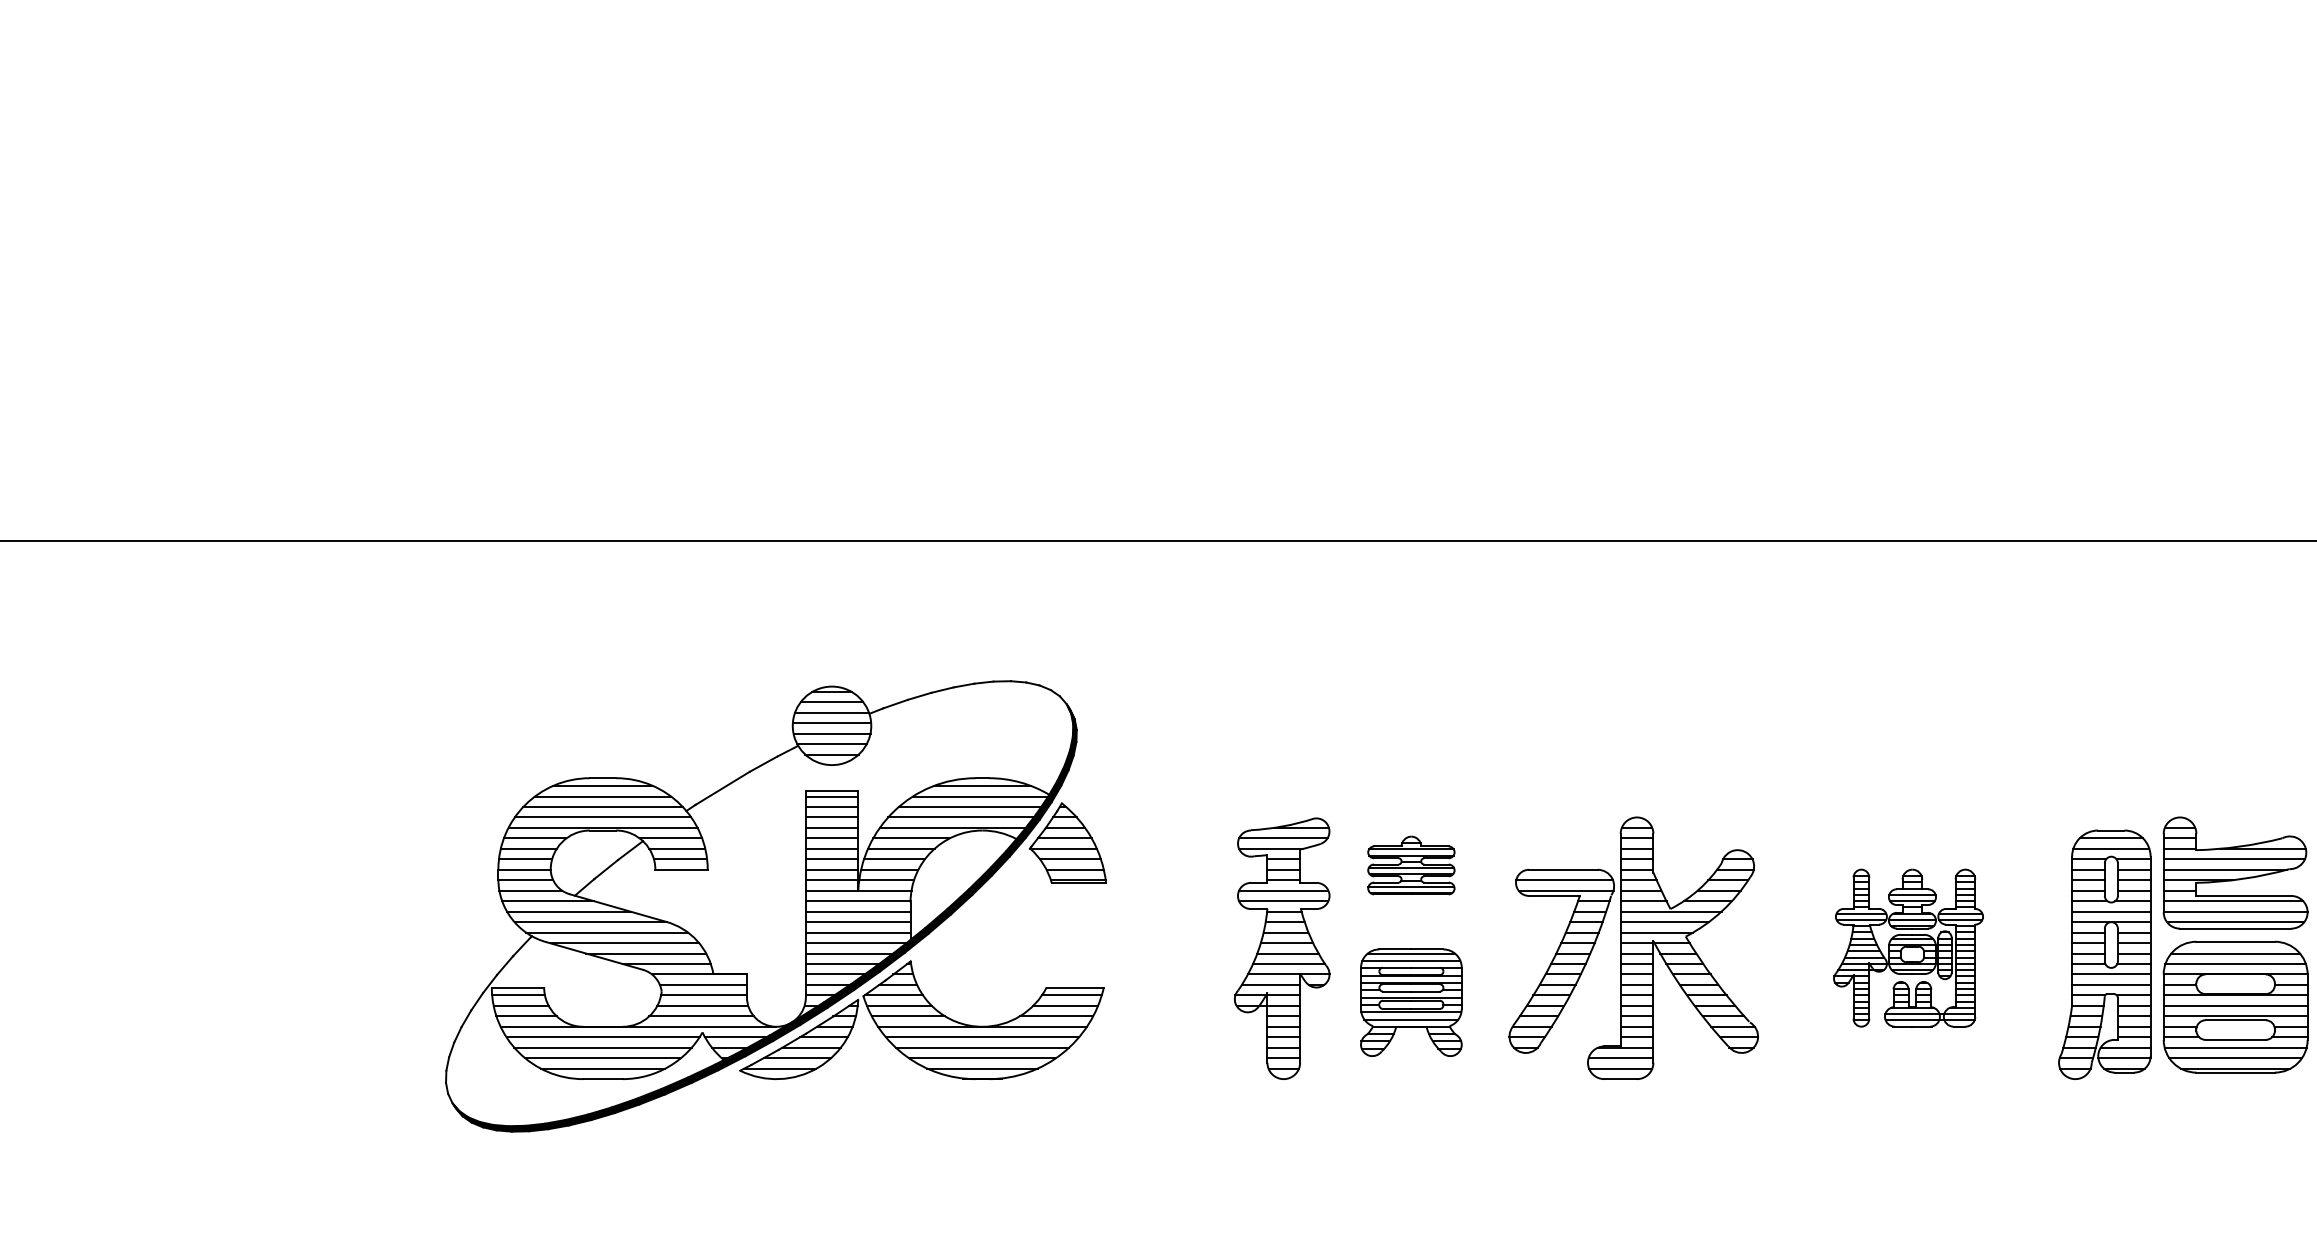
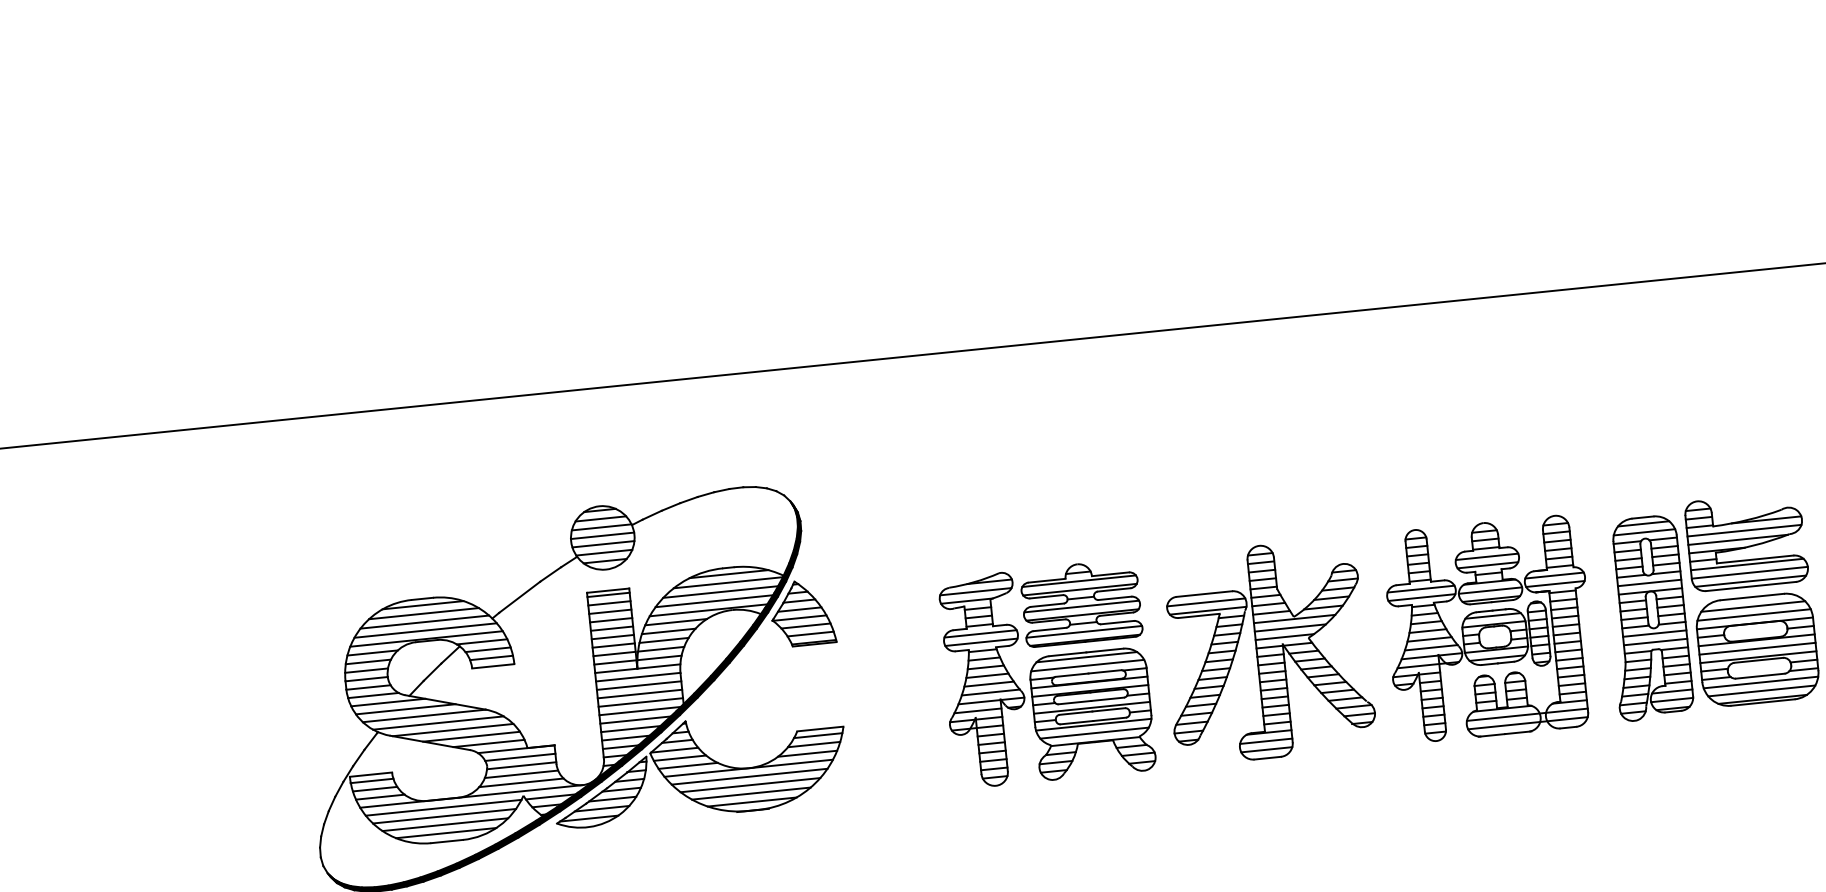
part: (1411, 865) -> (1081, 603), size x1.67
part: (1908, 947) -> (1488, 628), size x1.67
part: (1411, 1002) -> (1092, 713), size x1.43

